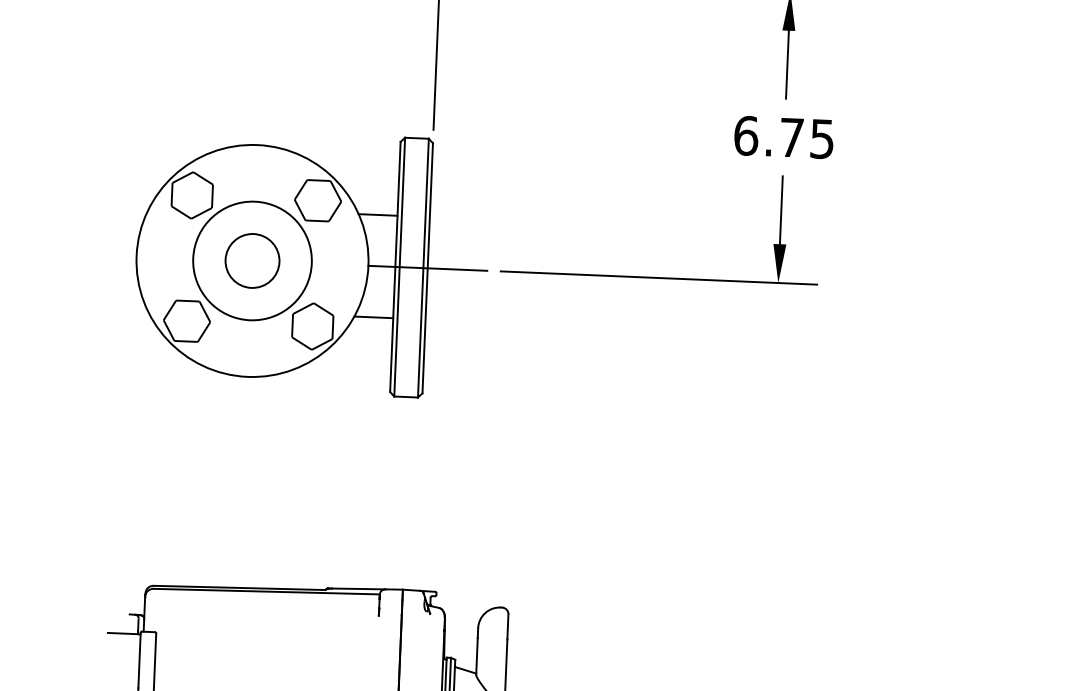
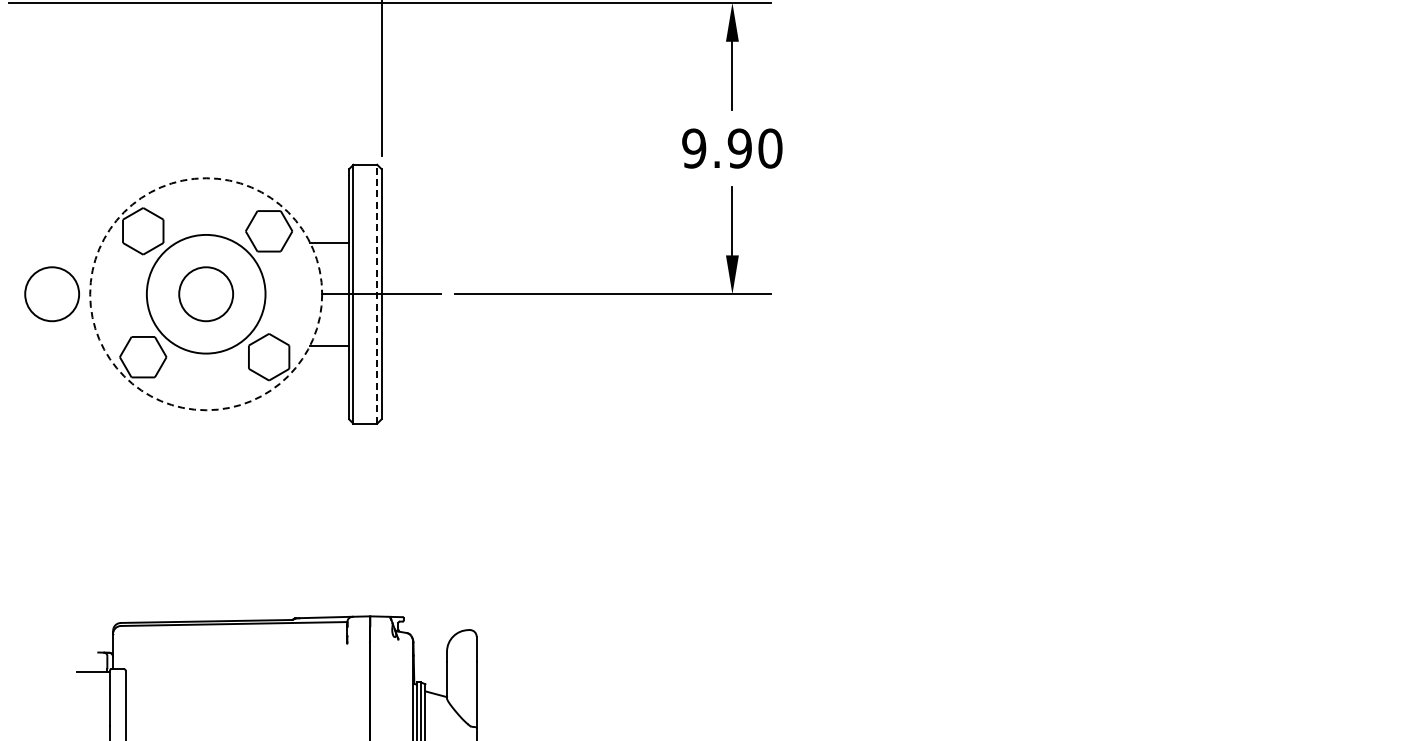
text: (784, 137) -> (732, 148), 6.75 -> 9.90
circle: (97, 254) -> (51, 294), added
circle: (252, 261) -> (206, 294), solid -> dashed
line: (423, 267) -> (377, 293), solid -> dashed

